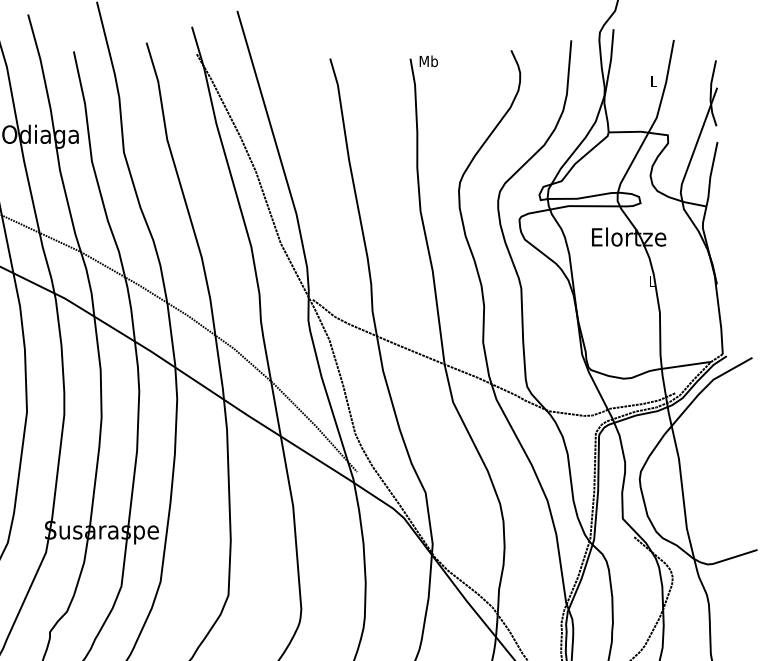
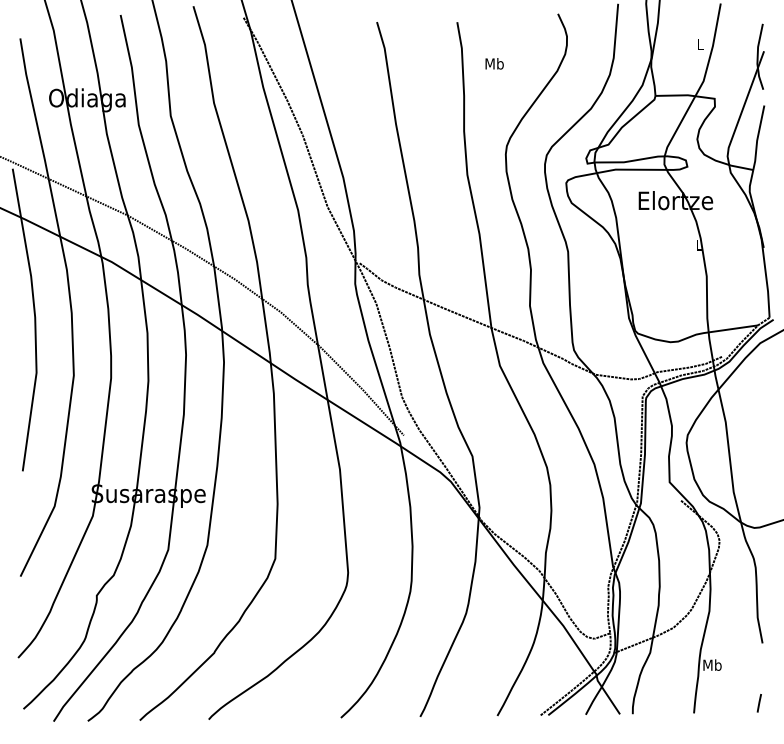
text: (428, 60) -> (494, 63), moved

